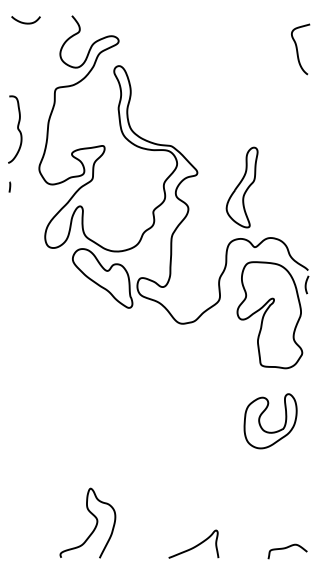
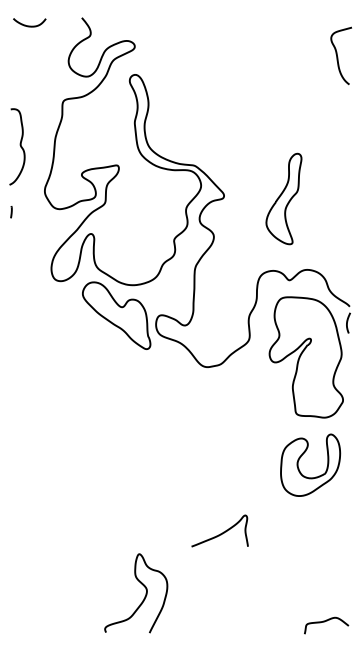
part: (241, 187) -> (283, 198), moved
part: (261, 425) -> (300, 470), moved
curve: (95, 524) -> (144, 594), moved
curve: (195, 545) -> (221, 532), moved

